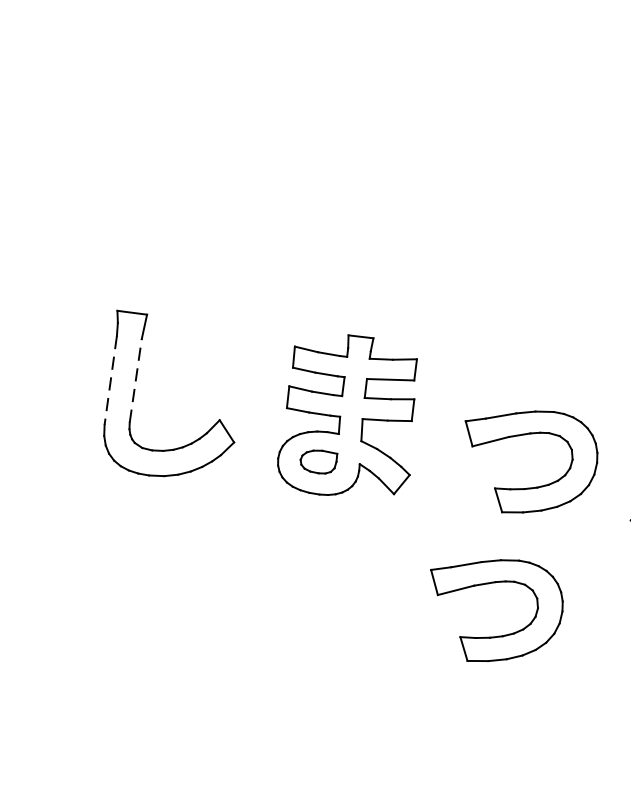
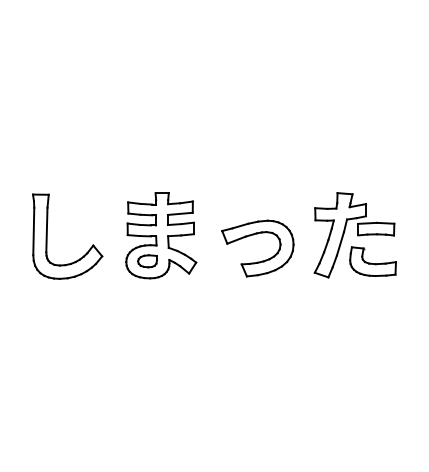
line: (135, 379) -> (46, 229), dashed -> solid
line: (110, 380) -> (33, 231), dashed -> solid
part: (500, 634) -> (253, 340), removed

